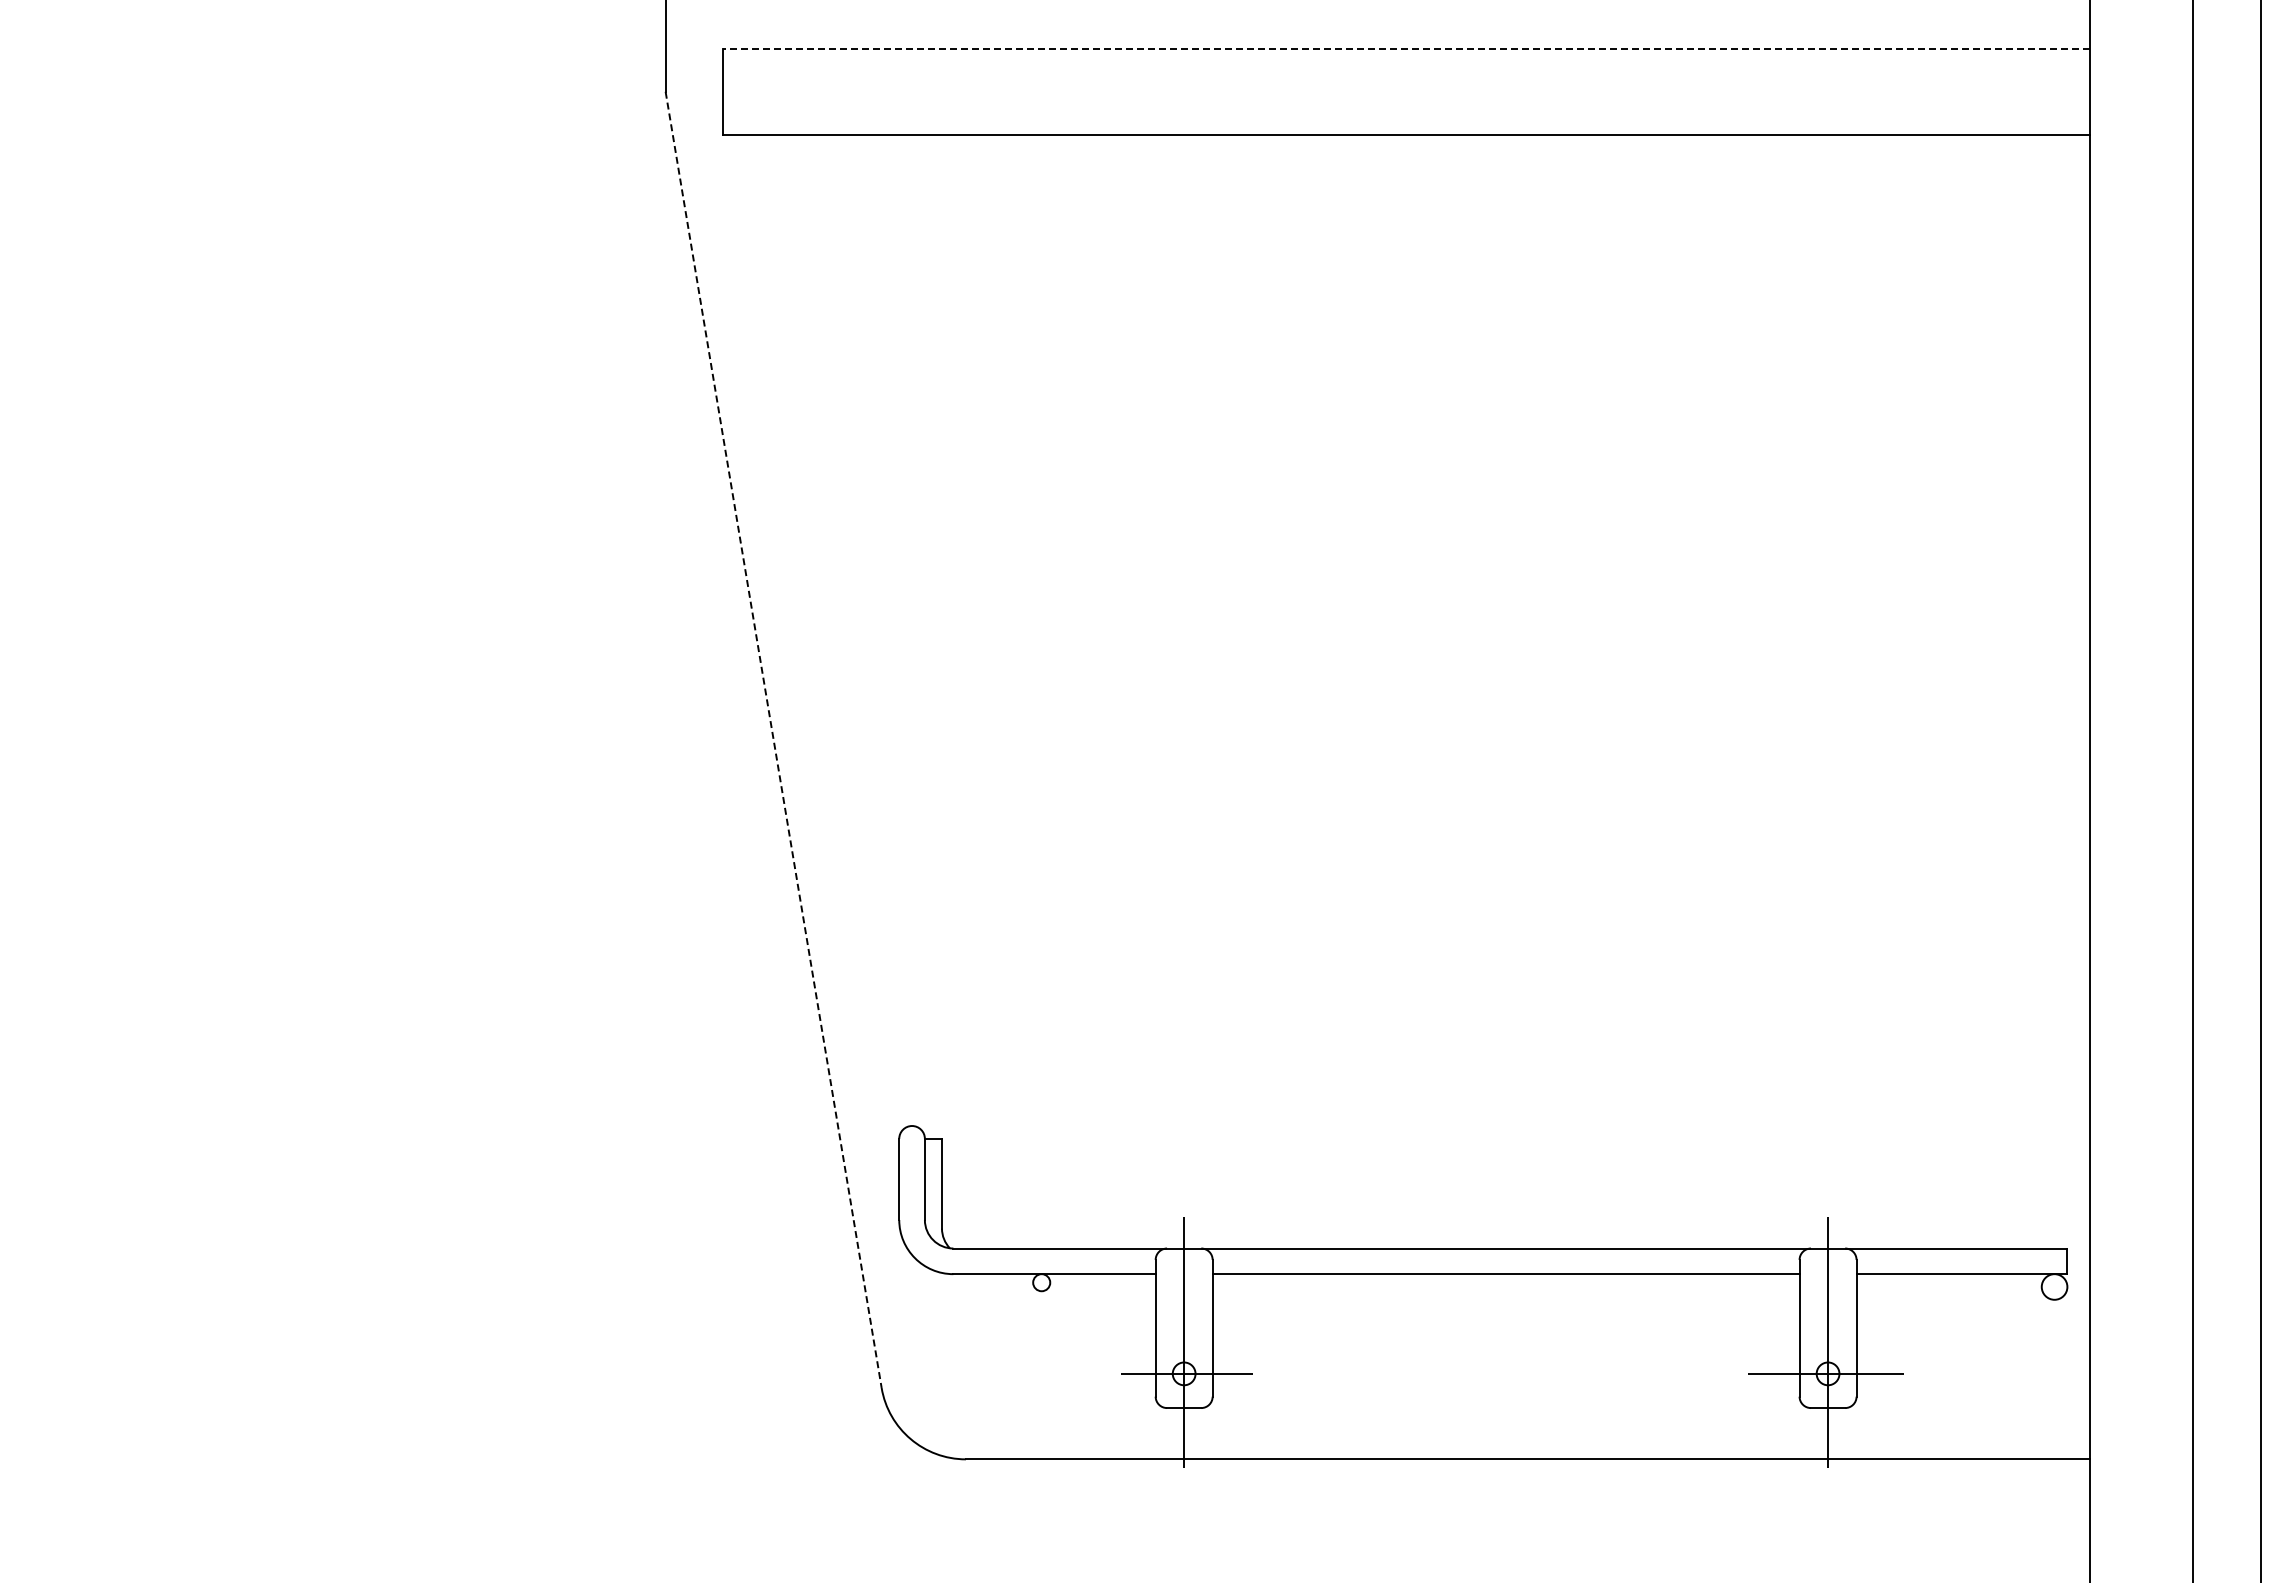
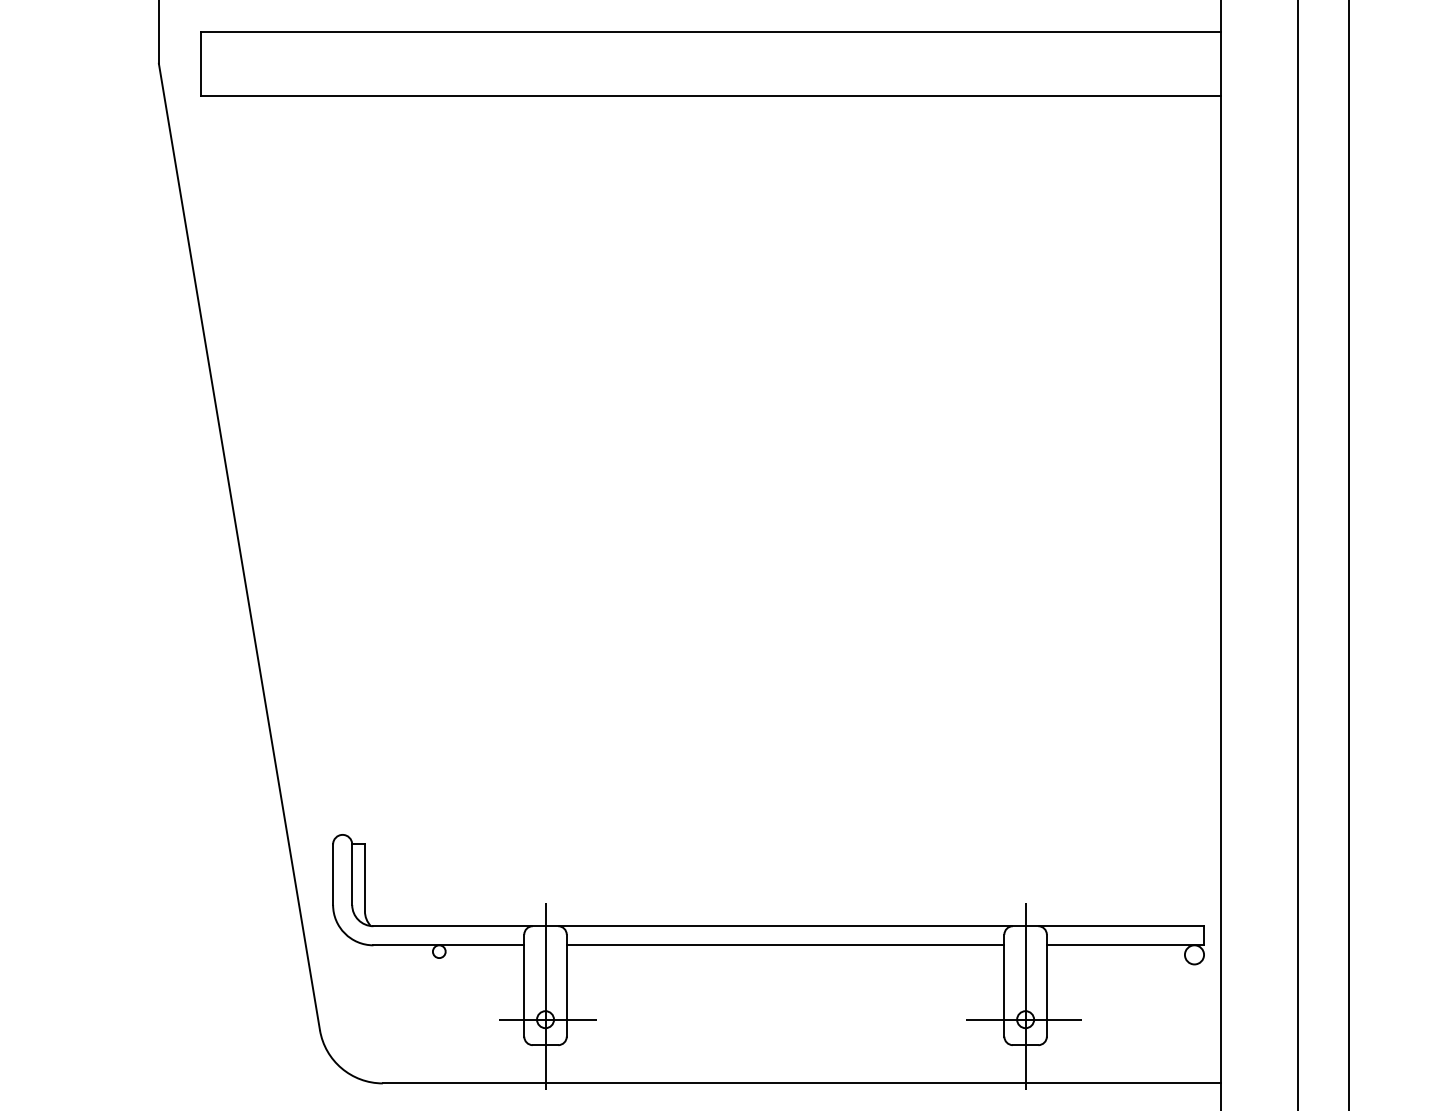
line: (1406, 49) -> (711, 32), dashed -> solid
line: (773, 740) -> (239, 547), dashed -> solid

